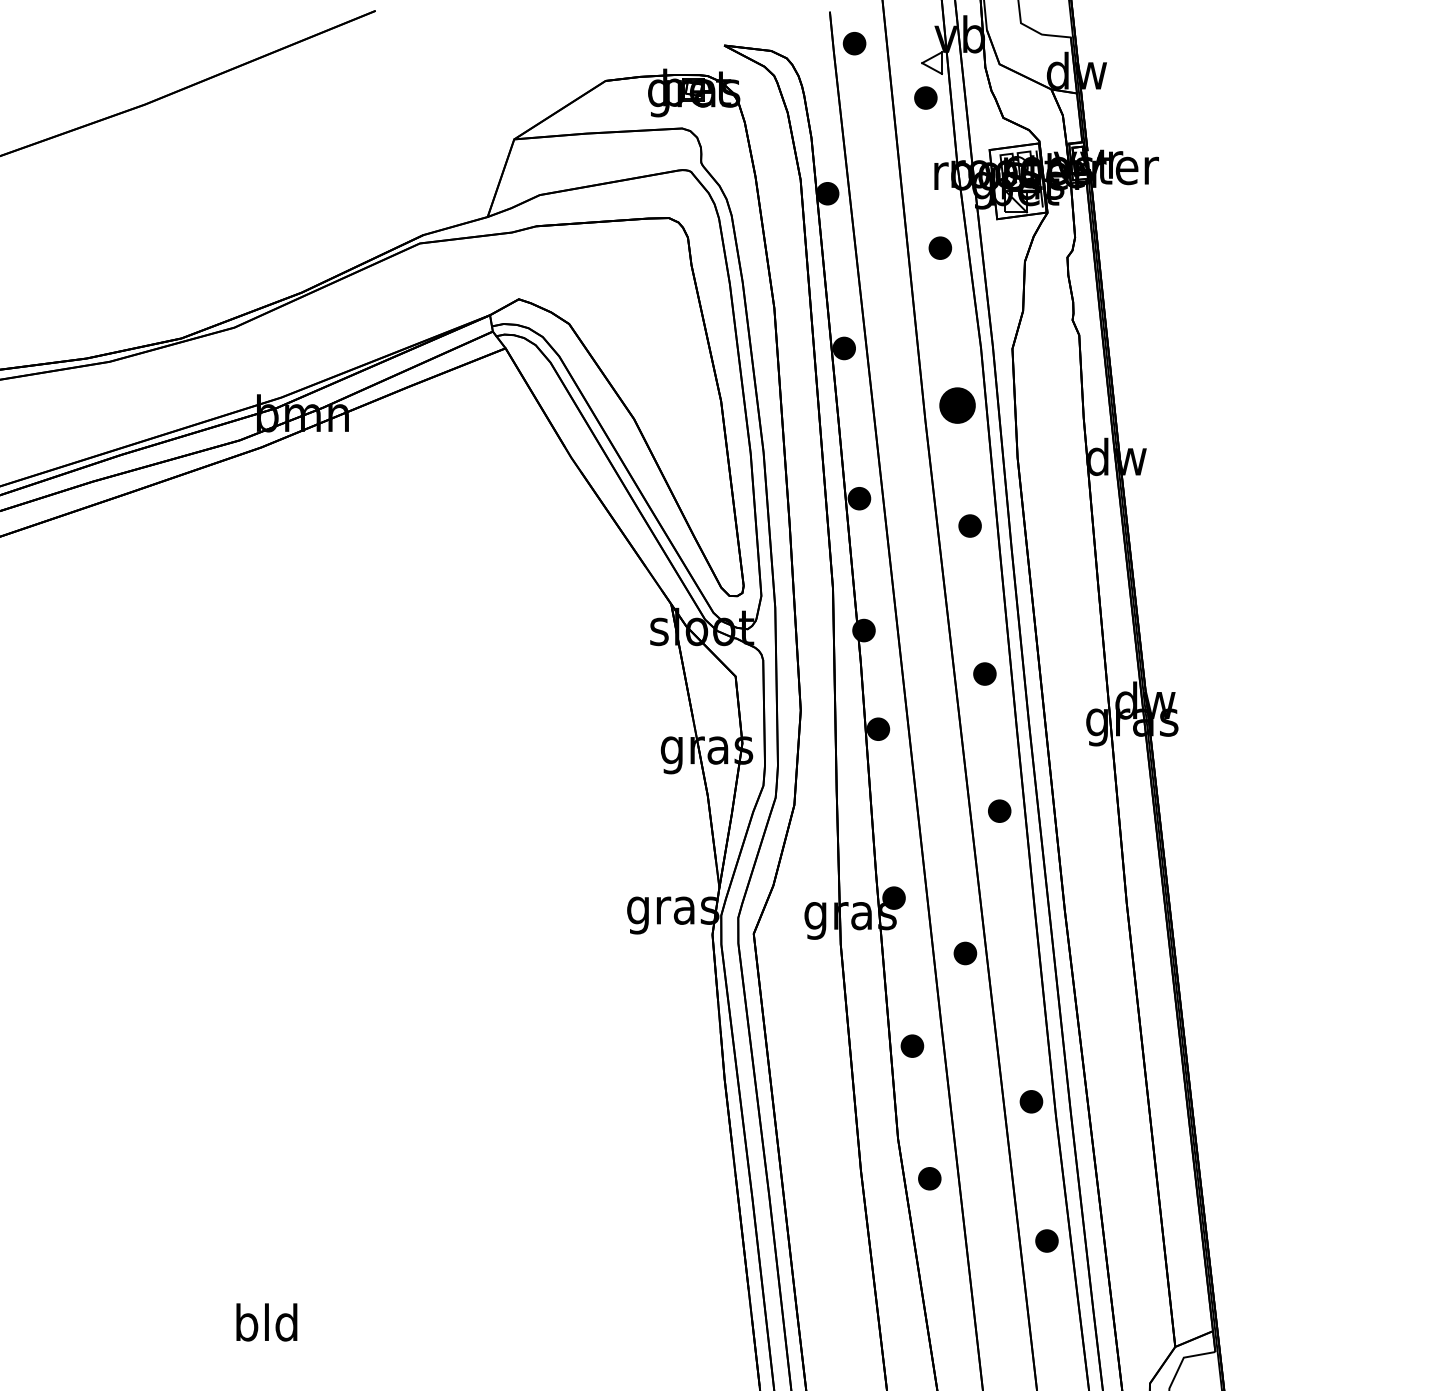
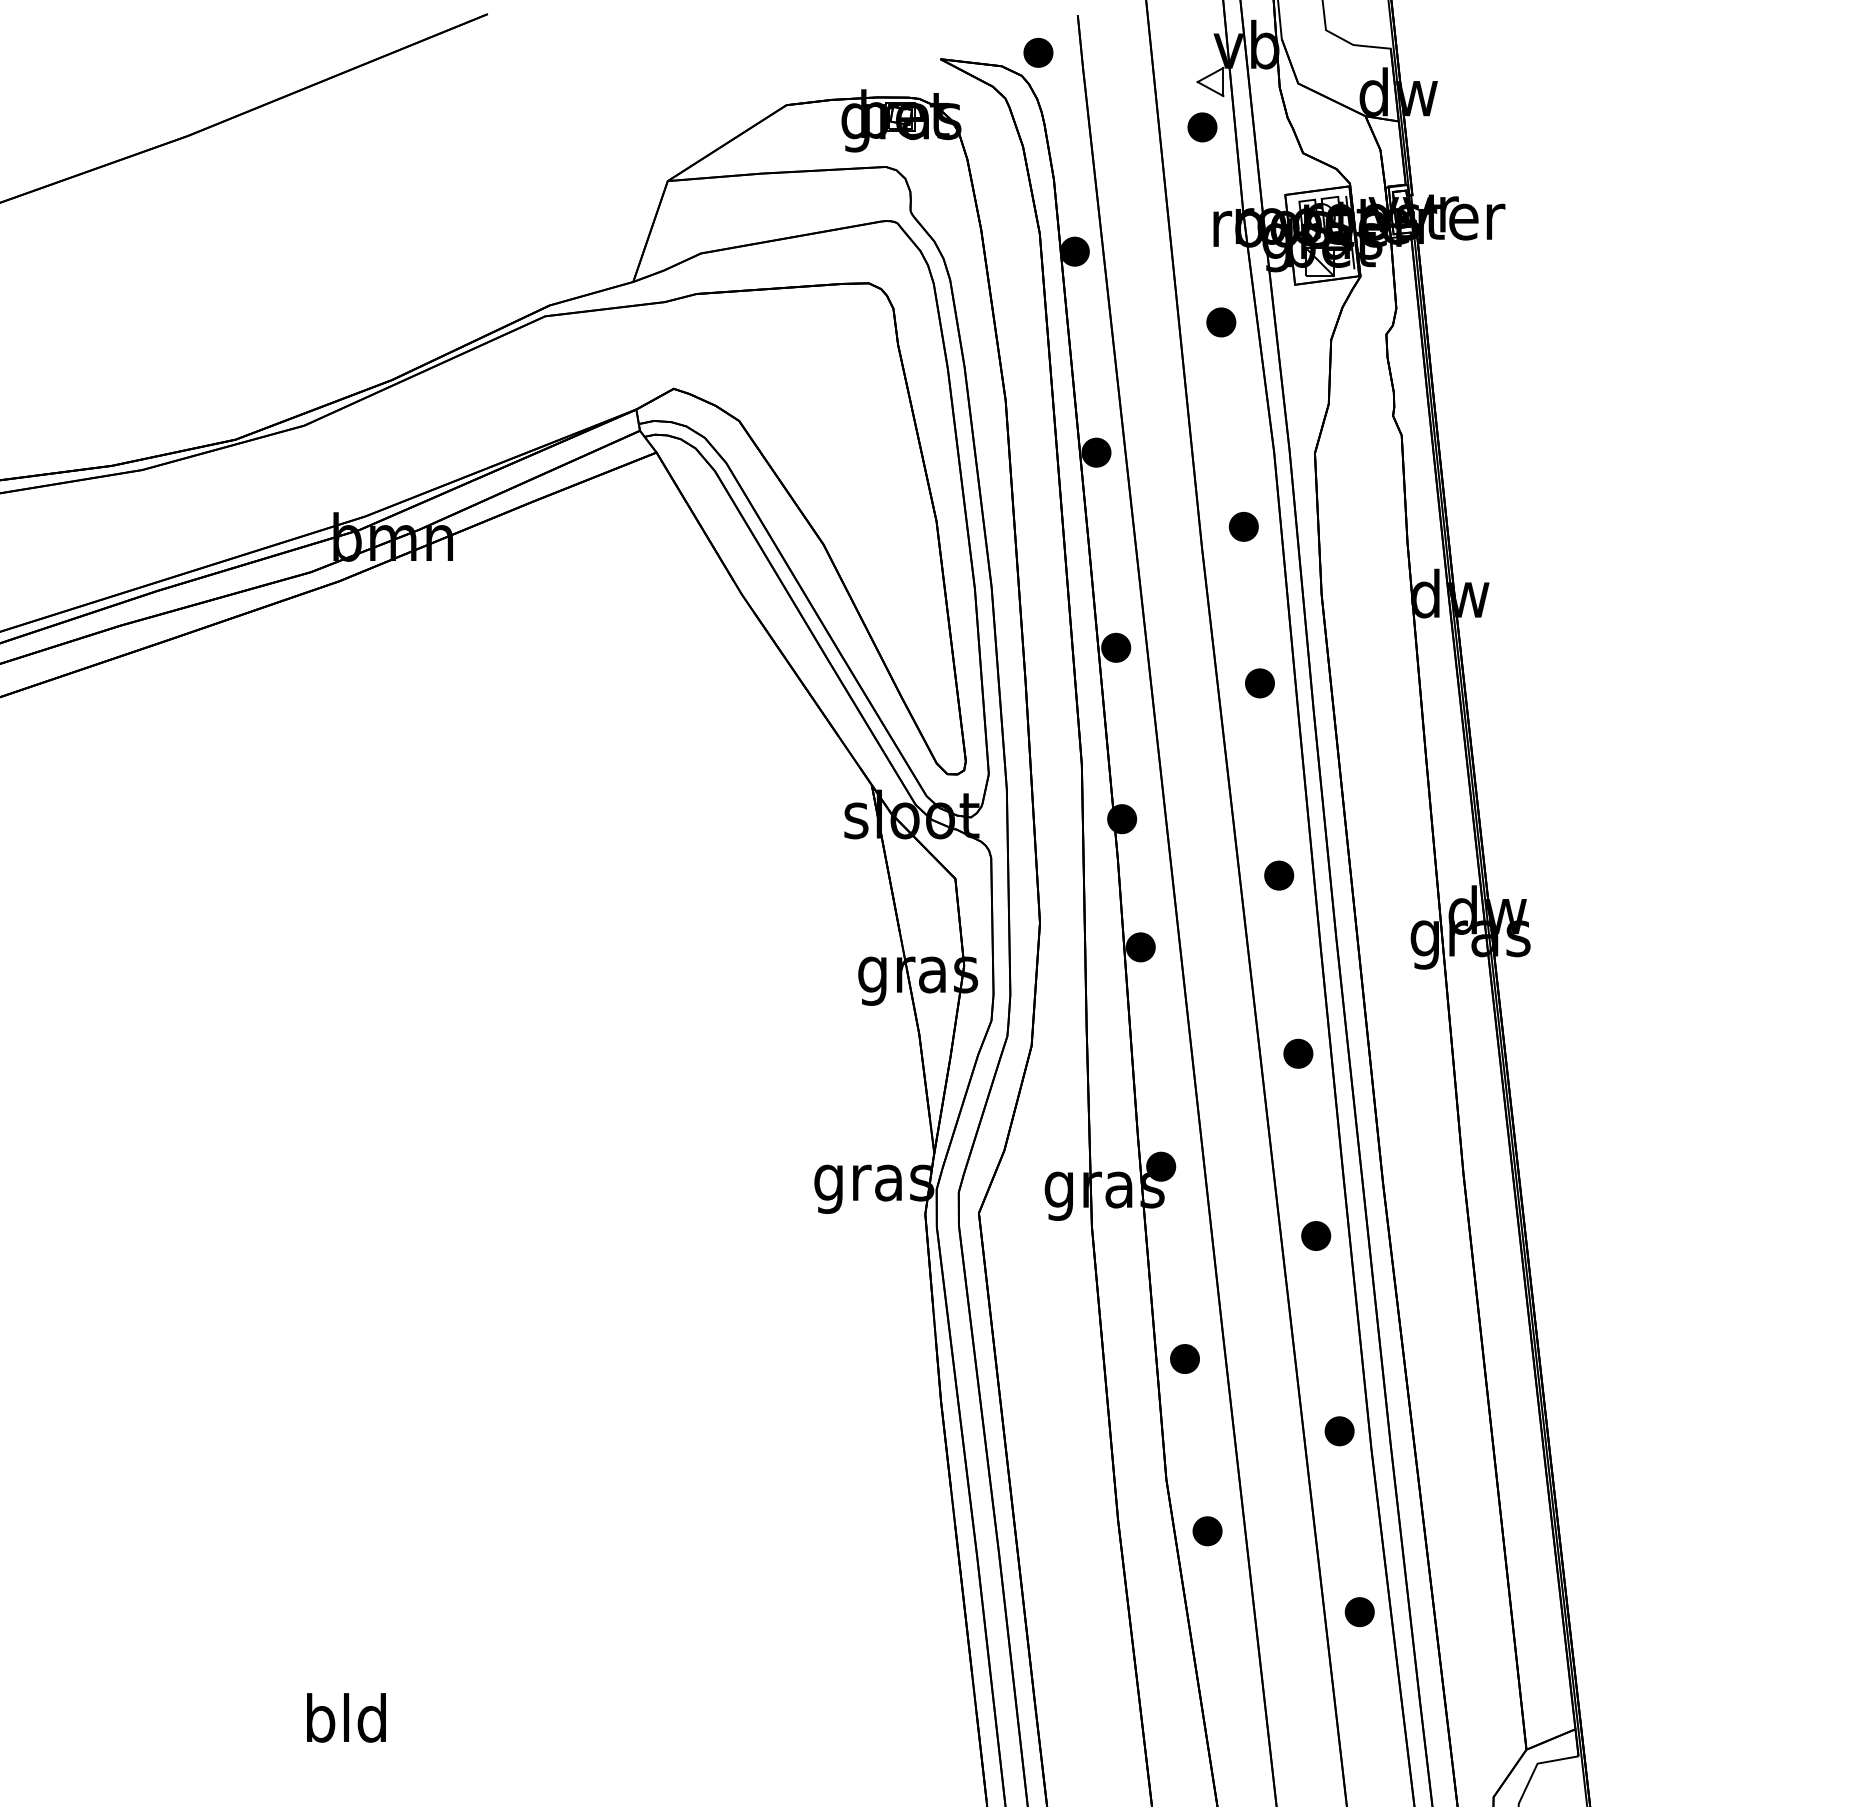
part: (854, 43) -> (1038, 52), moved
part: (957, 405) -> (1243, 526), size x0.62
part: (965, 953) -> (1316, 1236), moved

